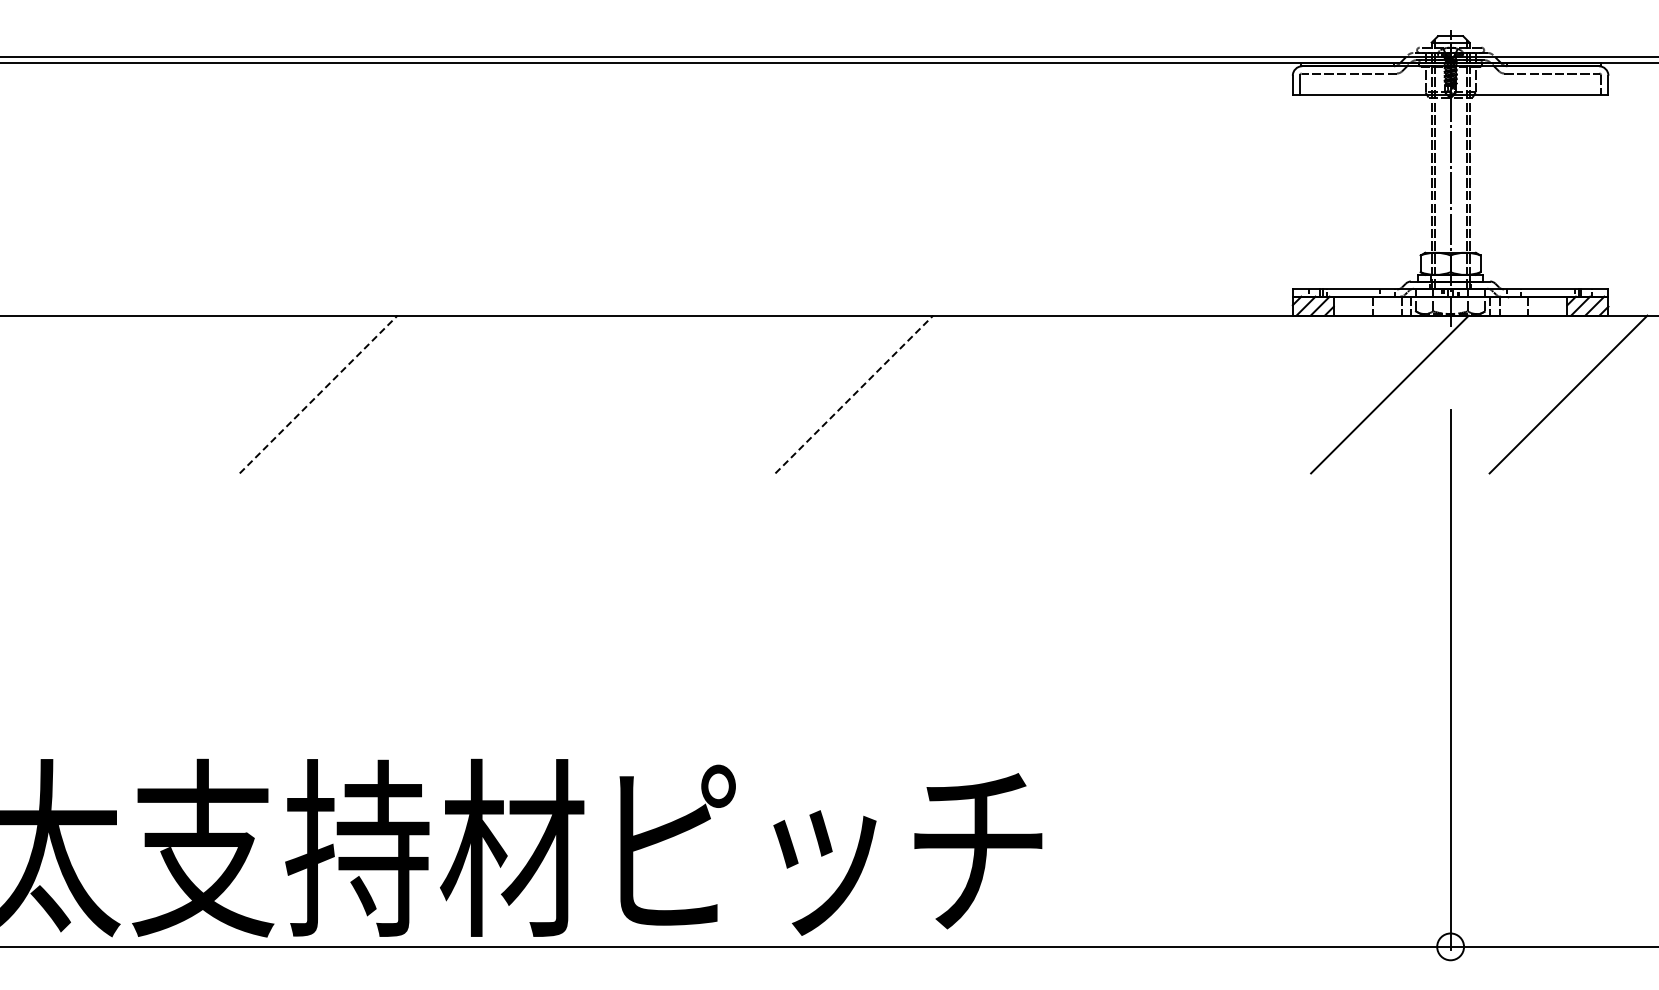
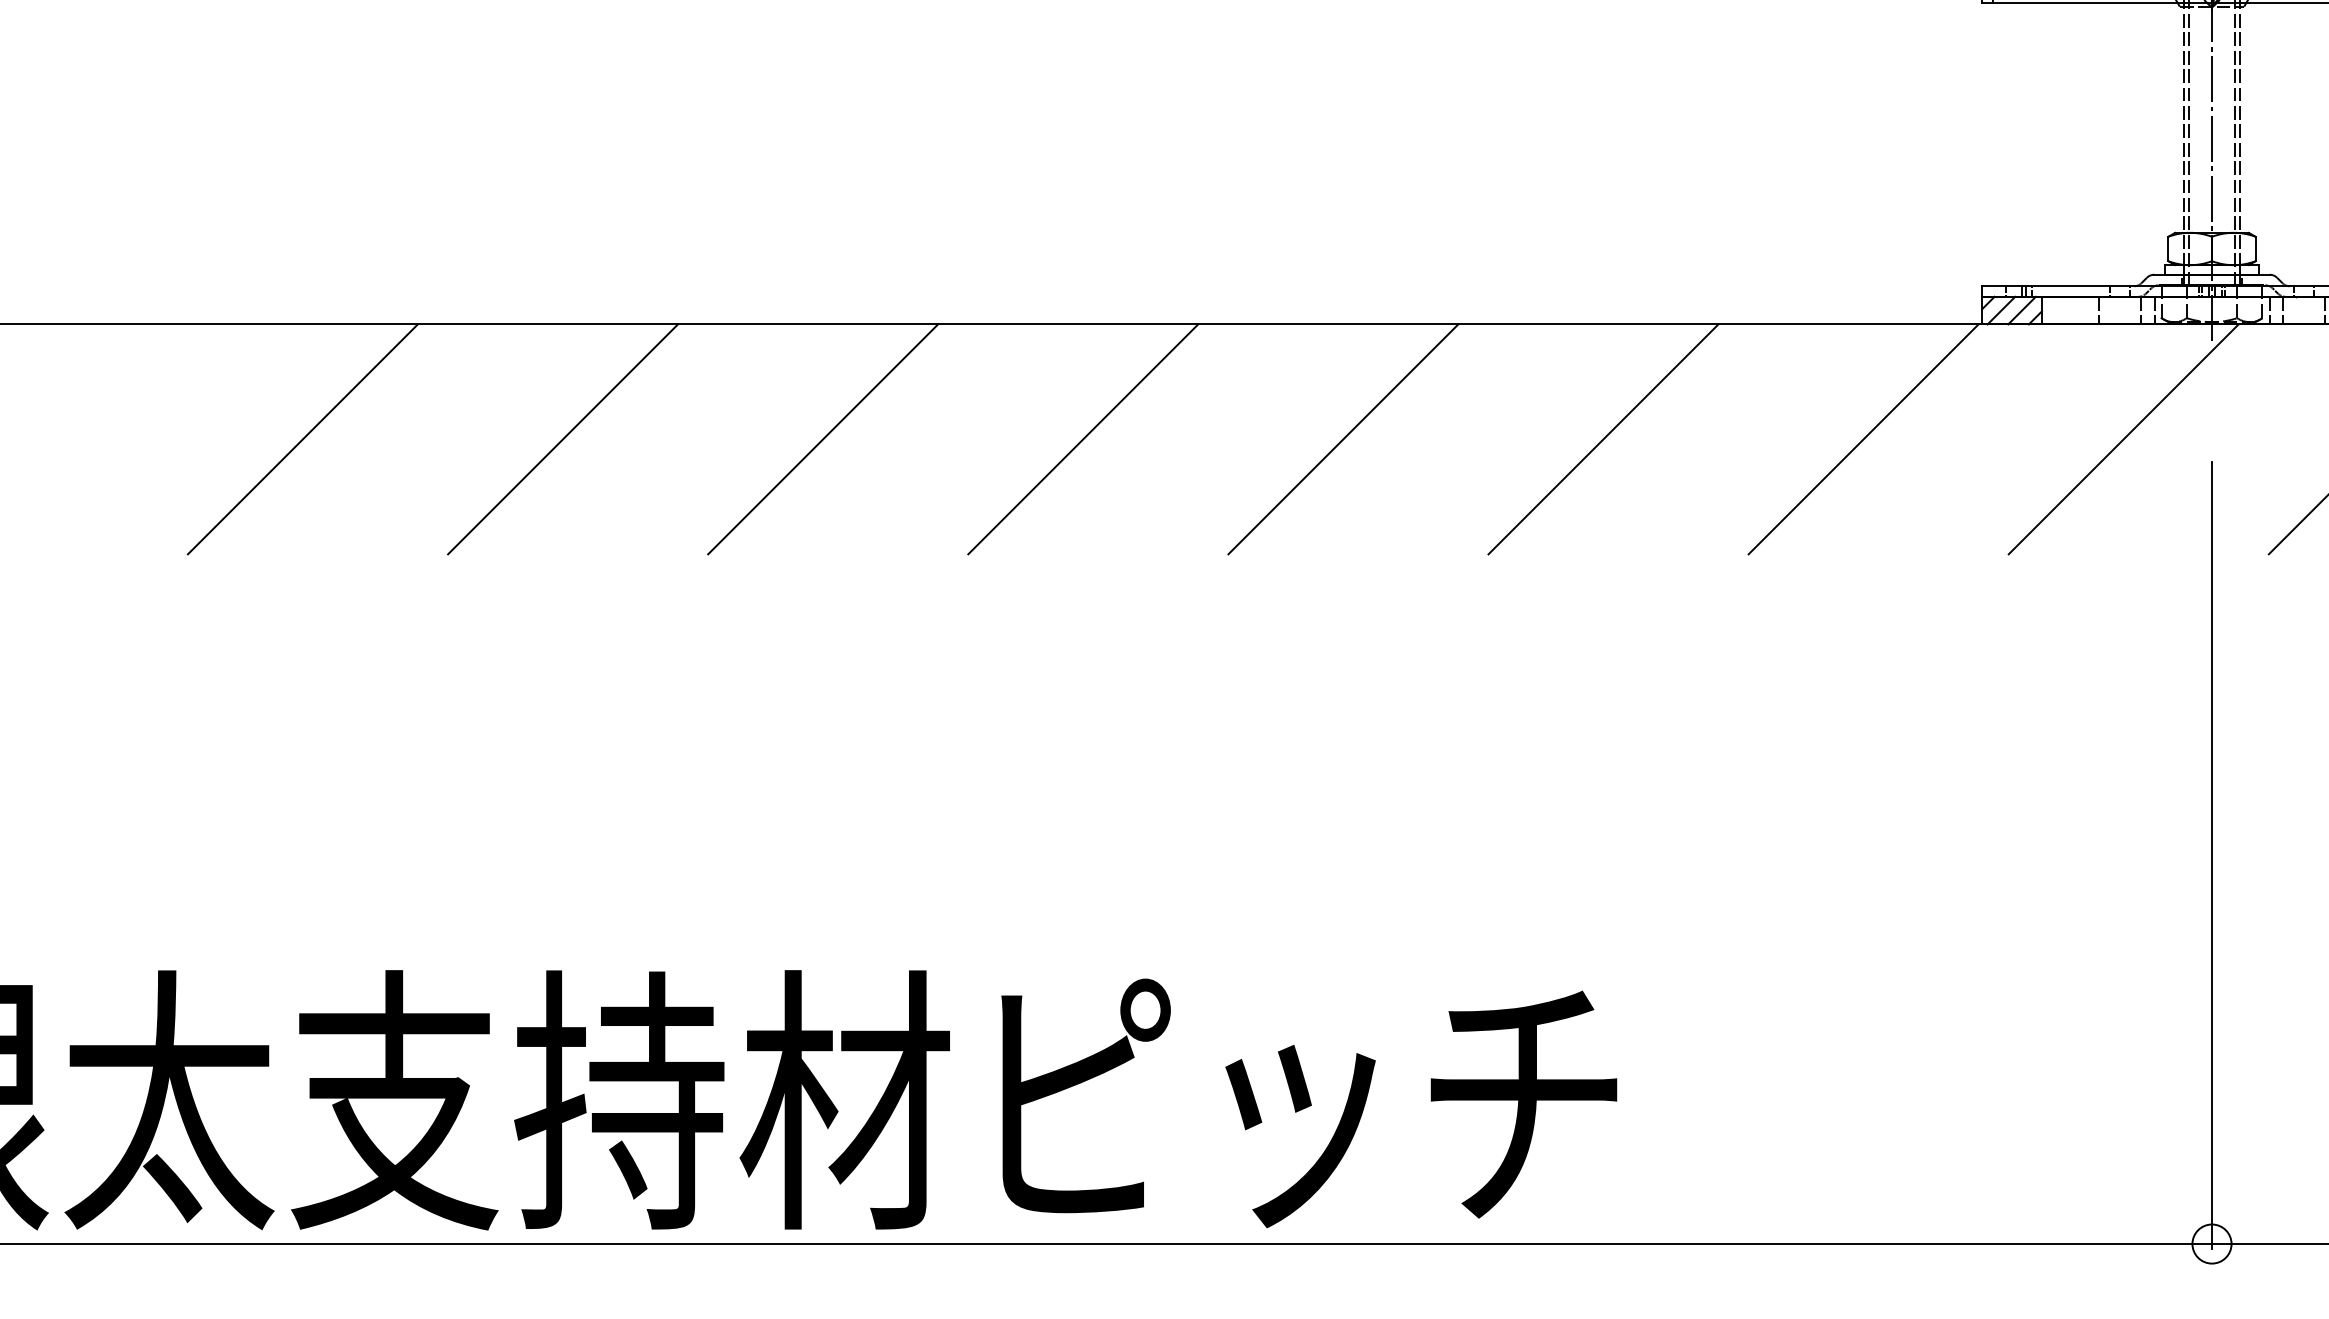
line: (140, 394) -> (303, 439), added
line: (318, 394) -> (562, 439), dashed -> solid
line: (497, 394) -> (823, 439), added
line: (675, 394) -> (1082, 439), added
line: (854, 394) -> (1343, 439), dashed -> solid
line: (1032, 394) -> (1602, 439), added
line: (1211, 394) -> (1863, 439), added

